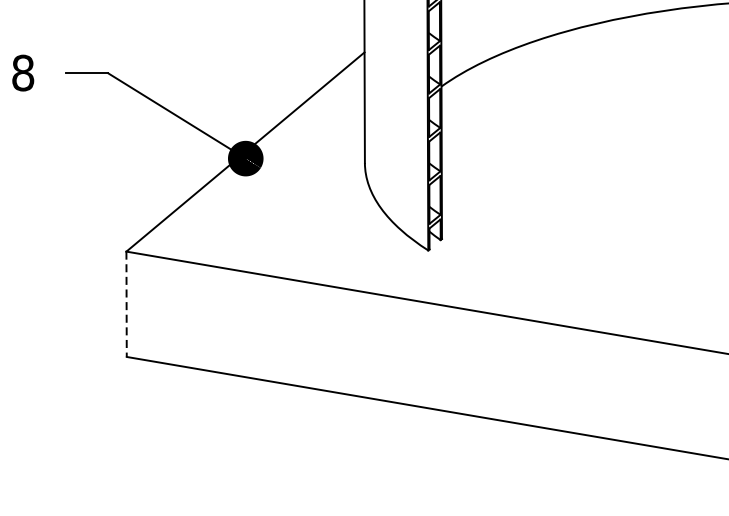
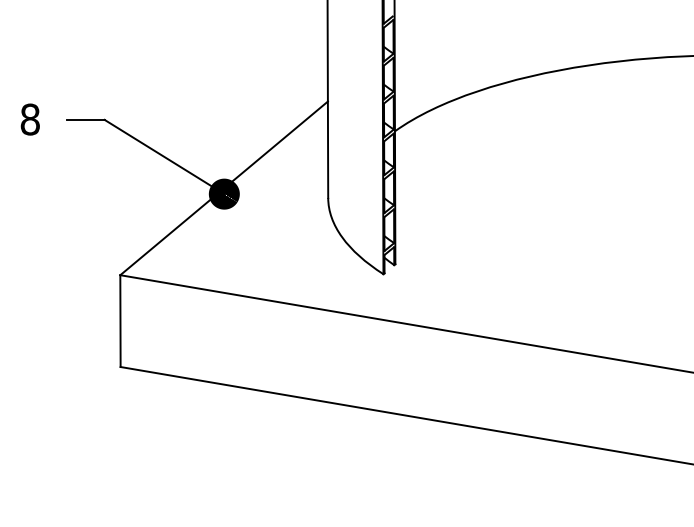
line: (126, 304) -> (120, 321), dashed -> solid

